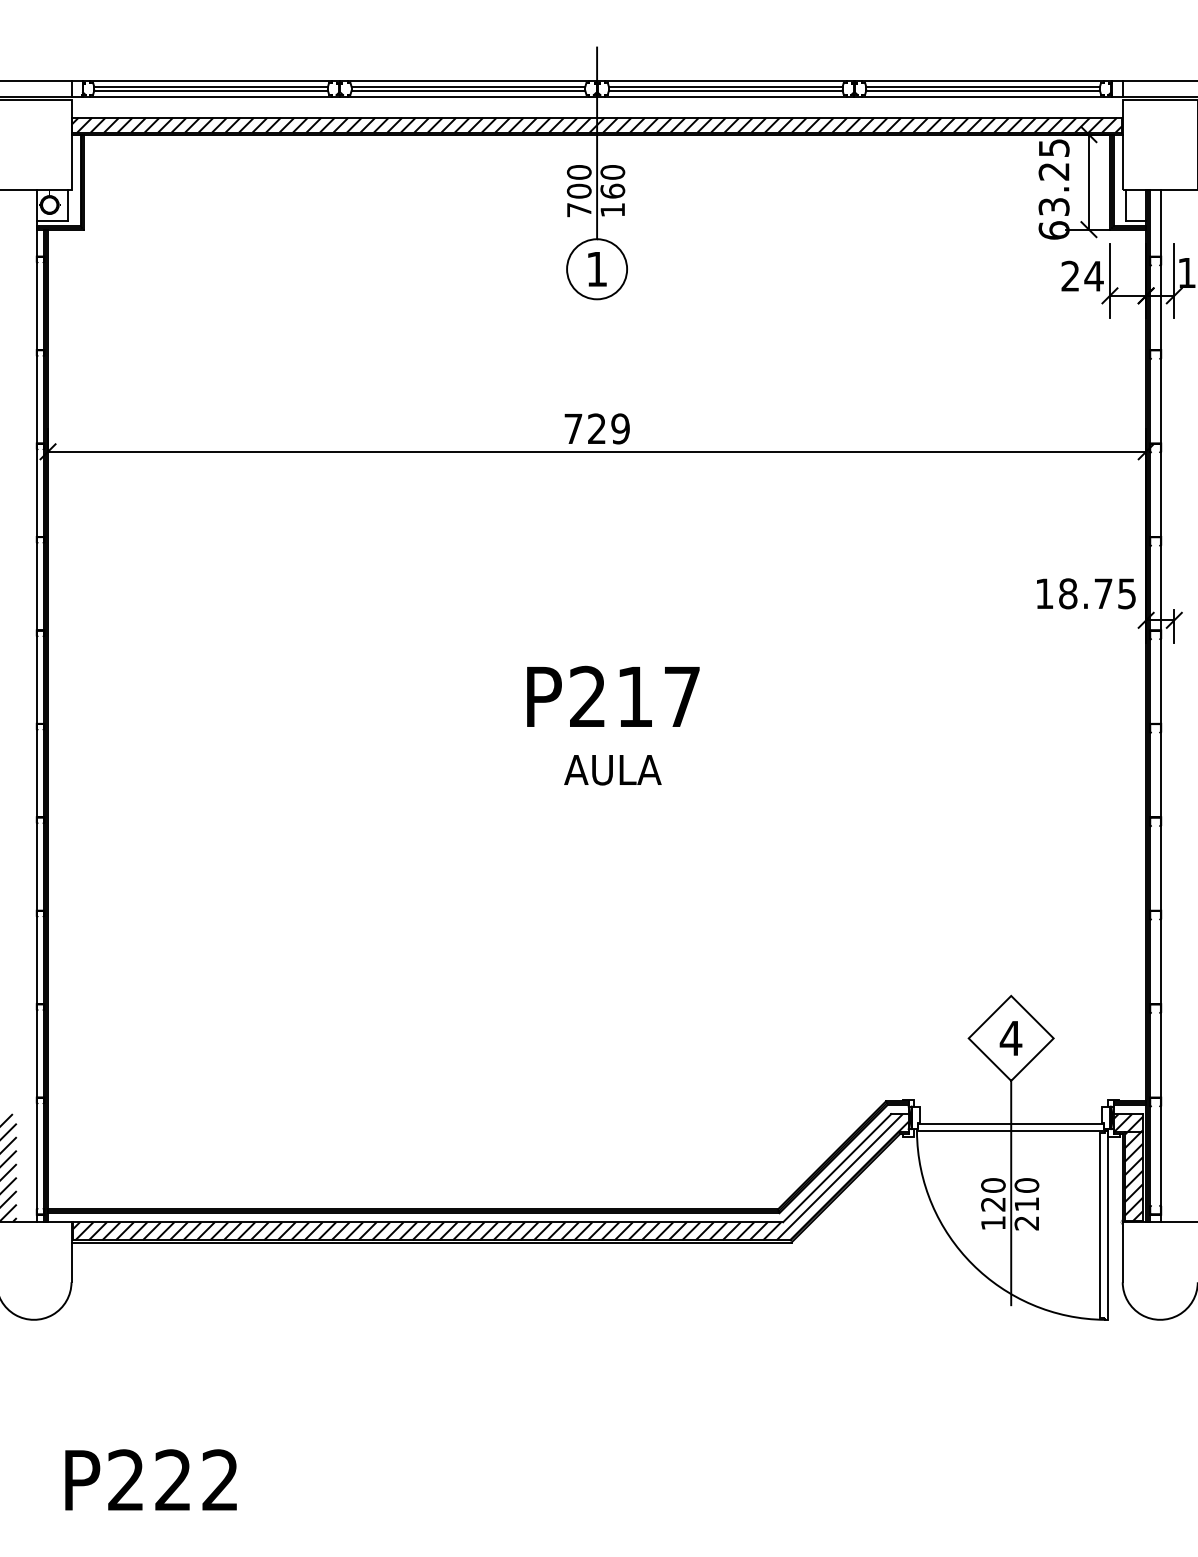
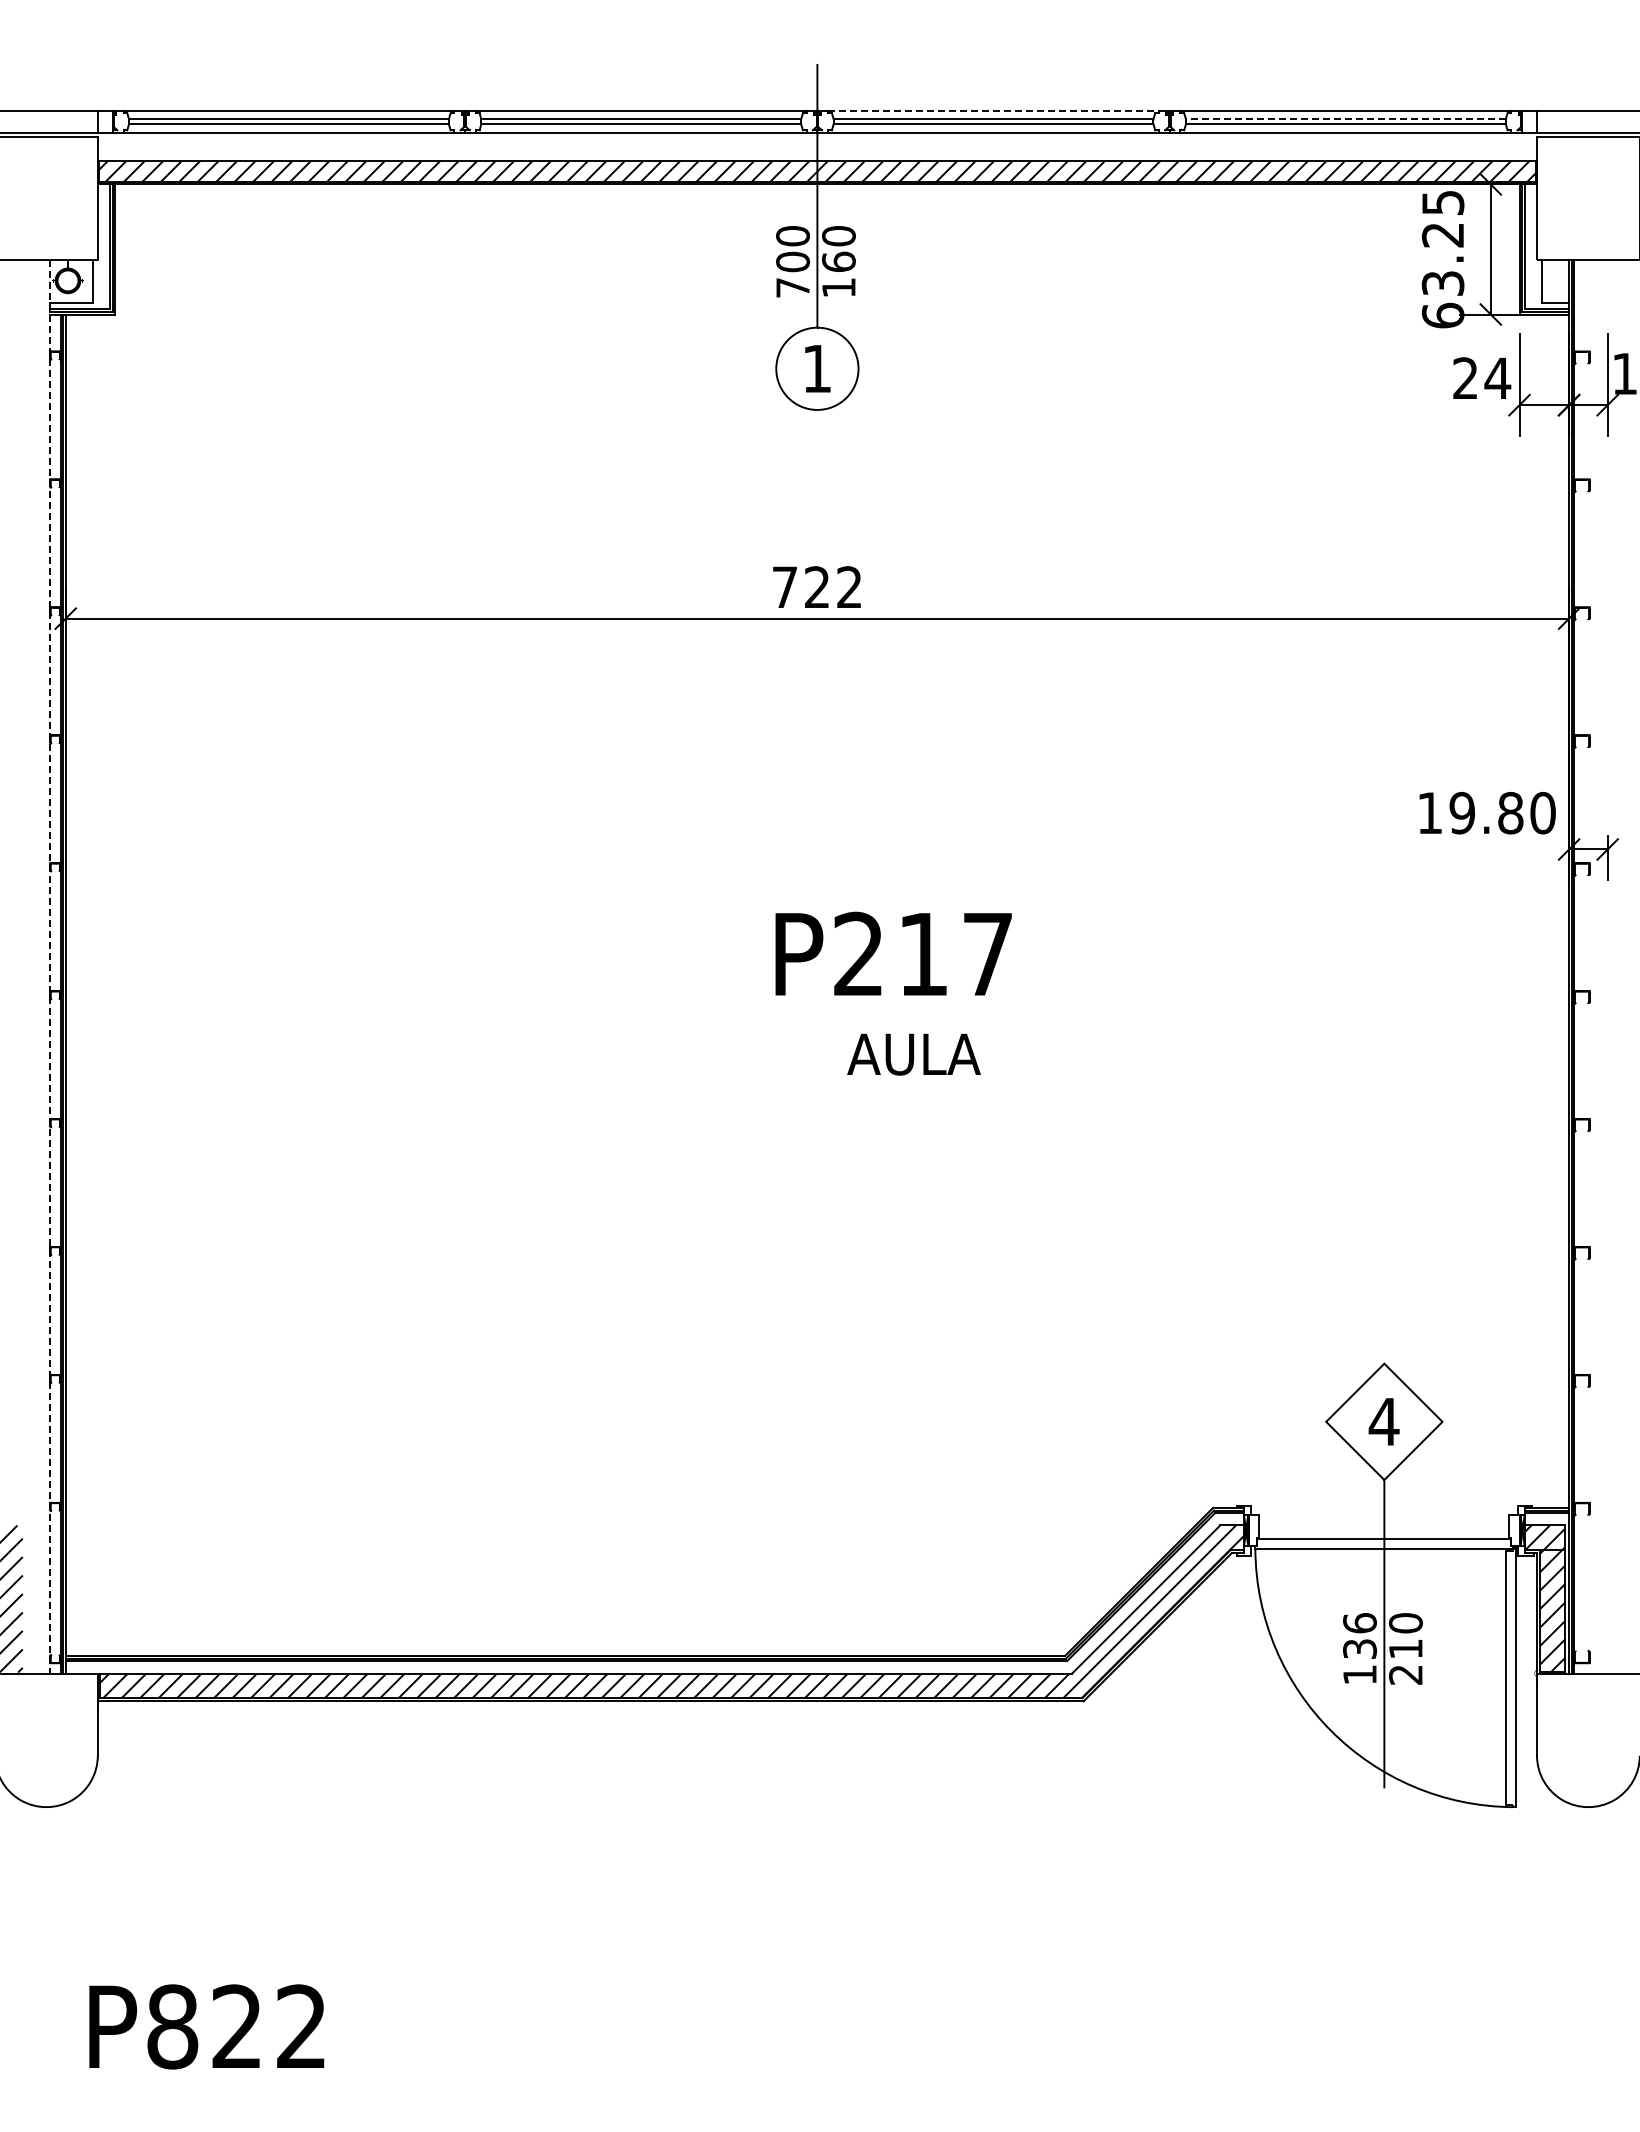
line: (726, 80) -> (994, 110), solid -> dashed
line: (982, 87) -> (1345, 119), solid -> dashed
text: (620, 429) -> (849, 587), 729 -> 722
text: (1097, 593) -> (1502, 812), 18.75 -> 19.80
text: (613, 696) -> (893, 953), moved
line: (36, 705) -> (50, 966), solid -> dashed
line: (1161, 705) -> (1589, 966), removed
text: (612, 770) -> (913, 1054), moved
text: (993, 1194) -> (1359, 1635), 120 -> 136
text: (126, 1480) -> (172, 2026), P222 -> P822

